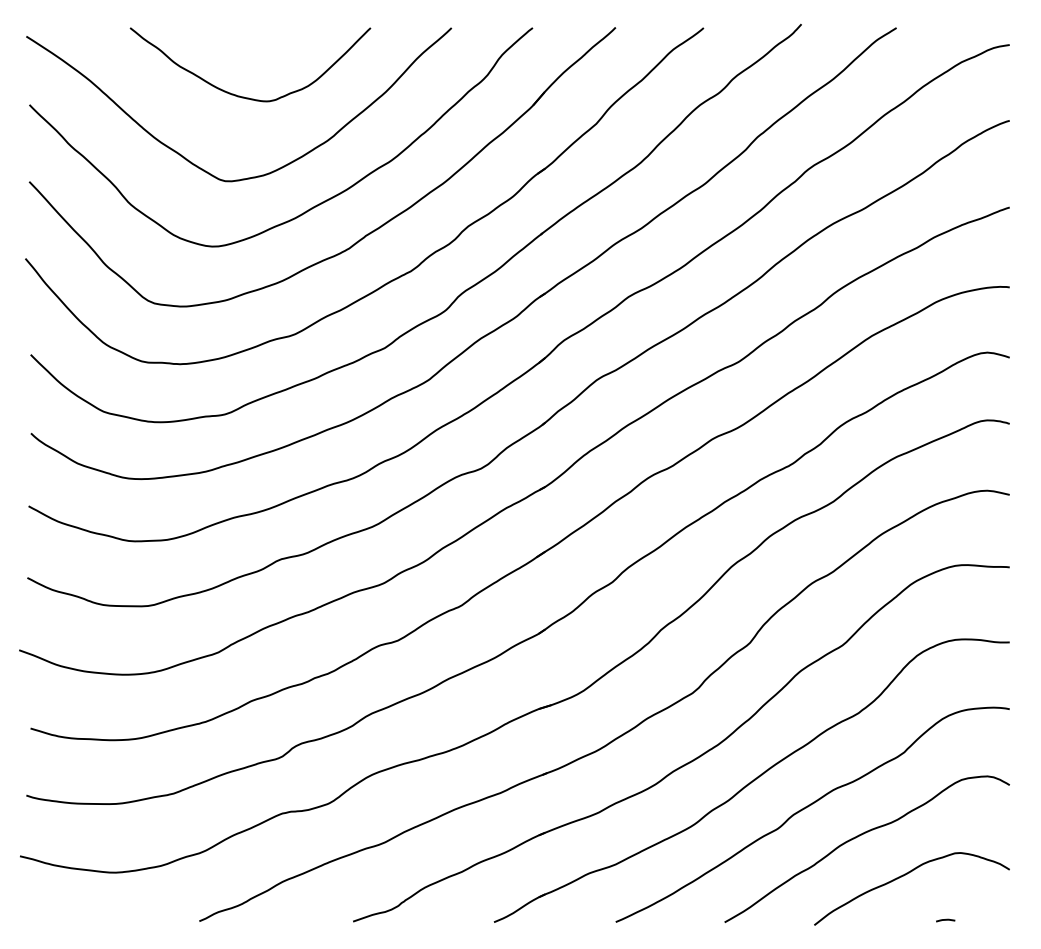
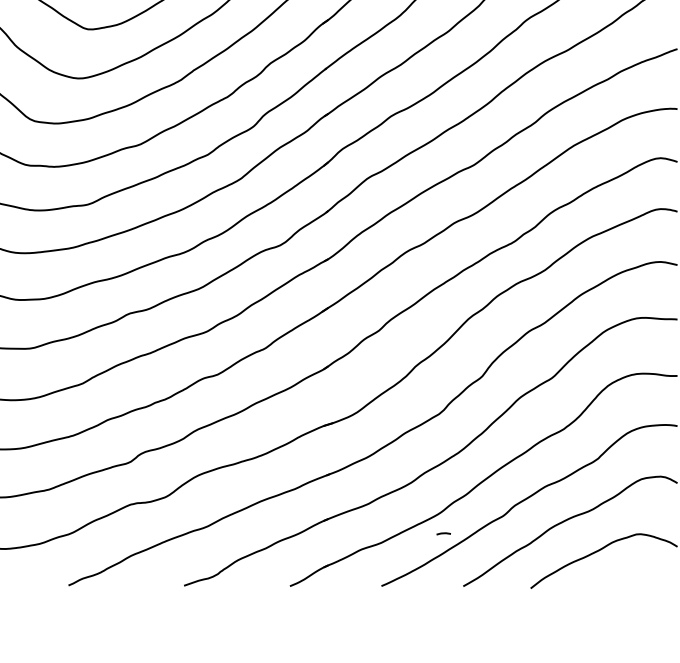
curve: (945, 920) -> (443, 533), moved

